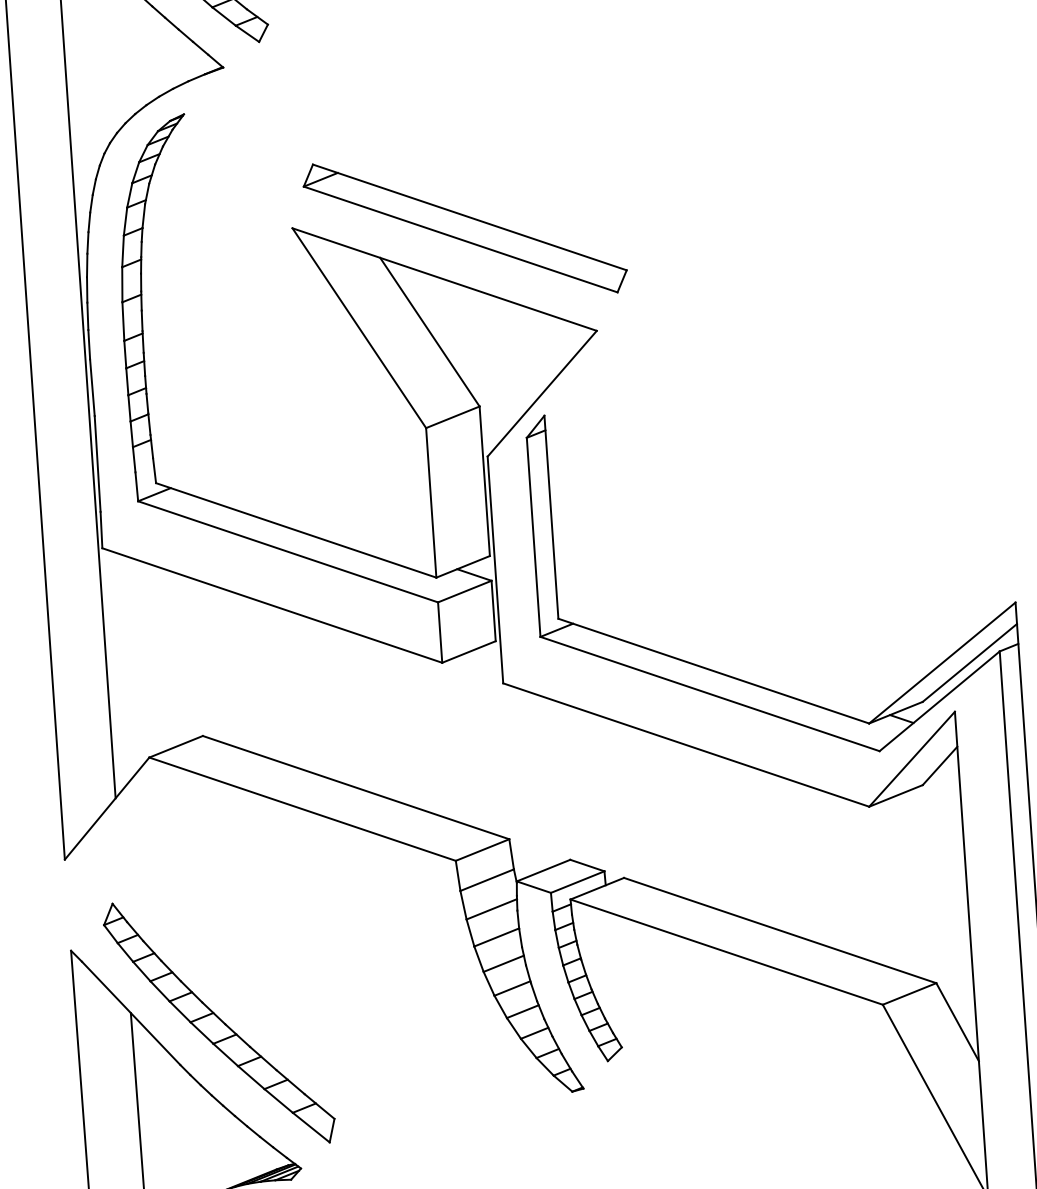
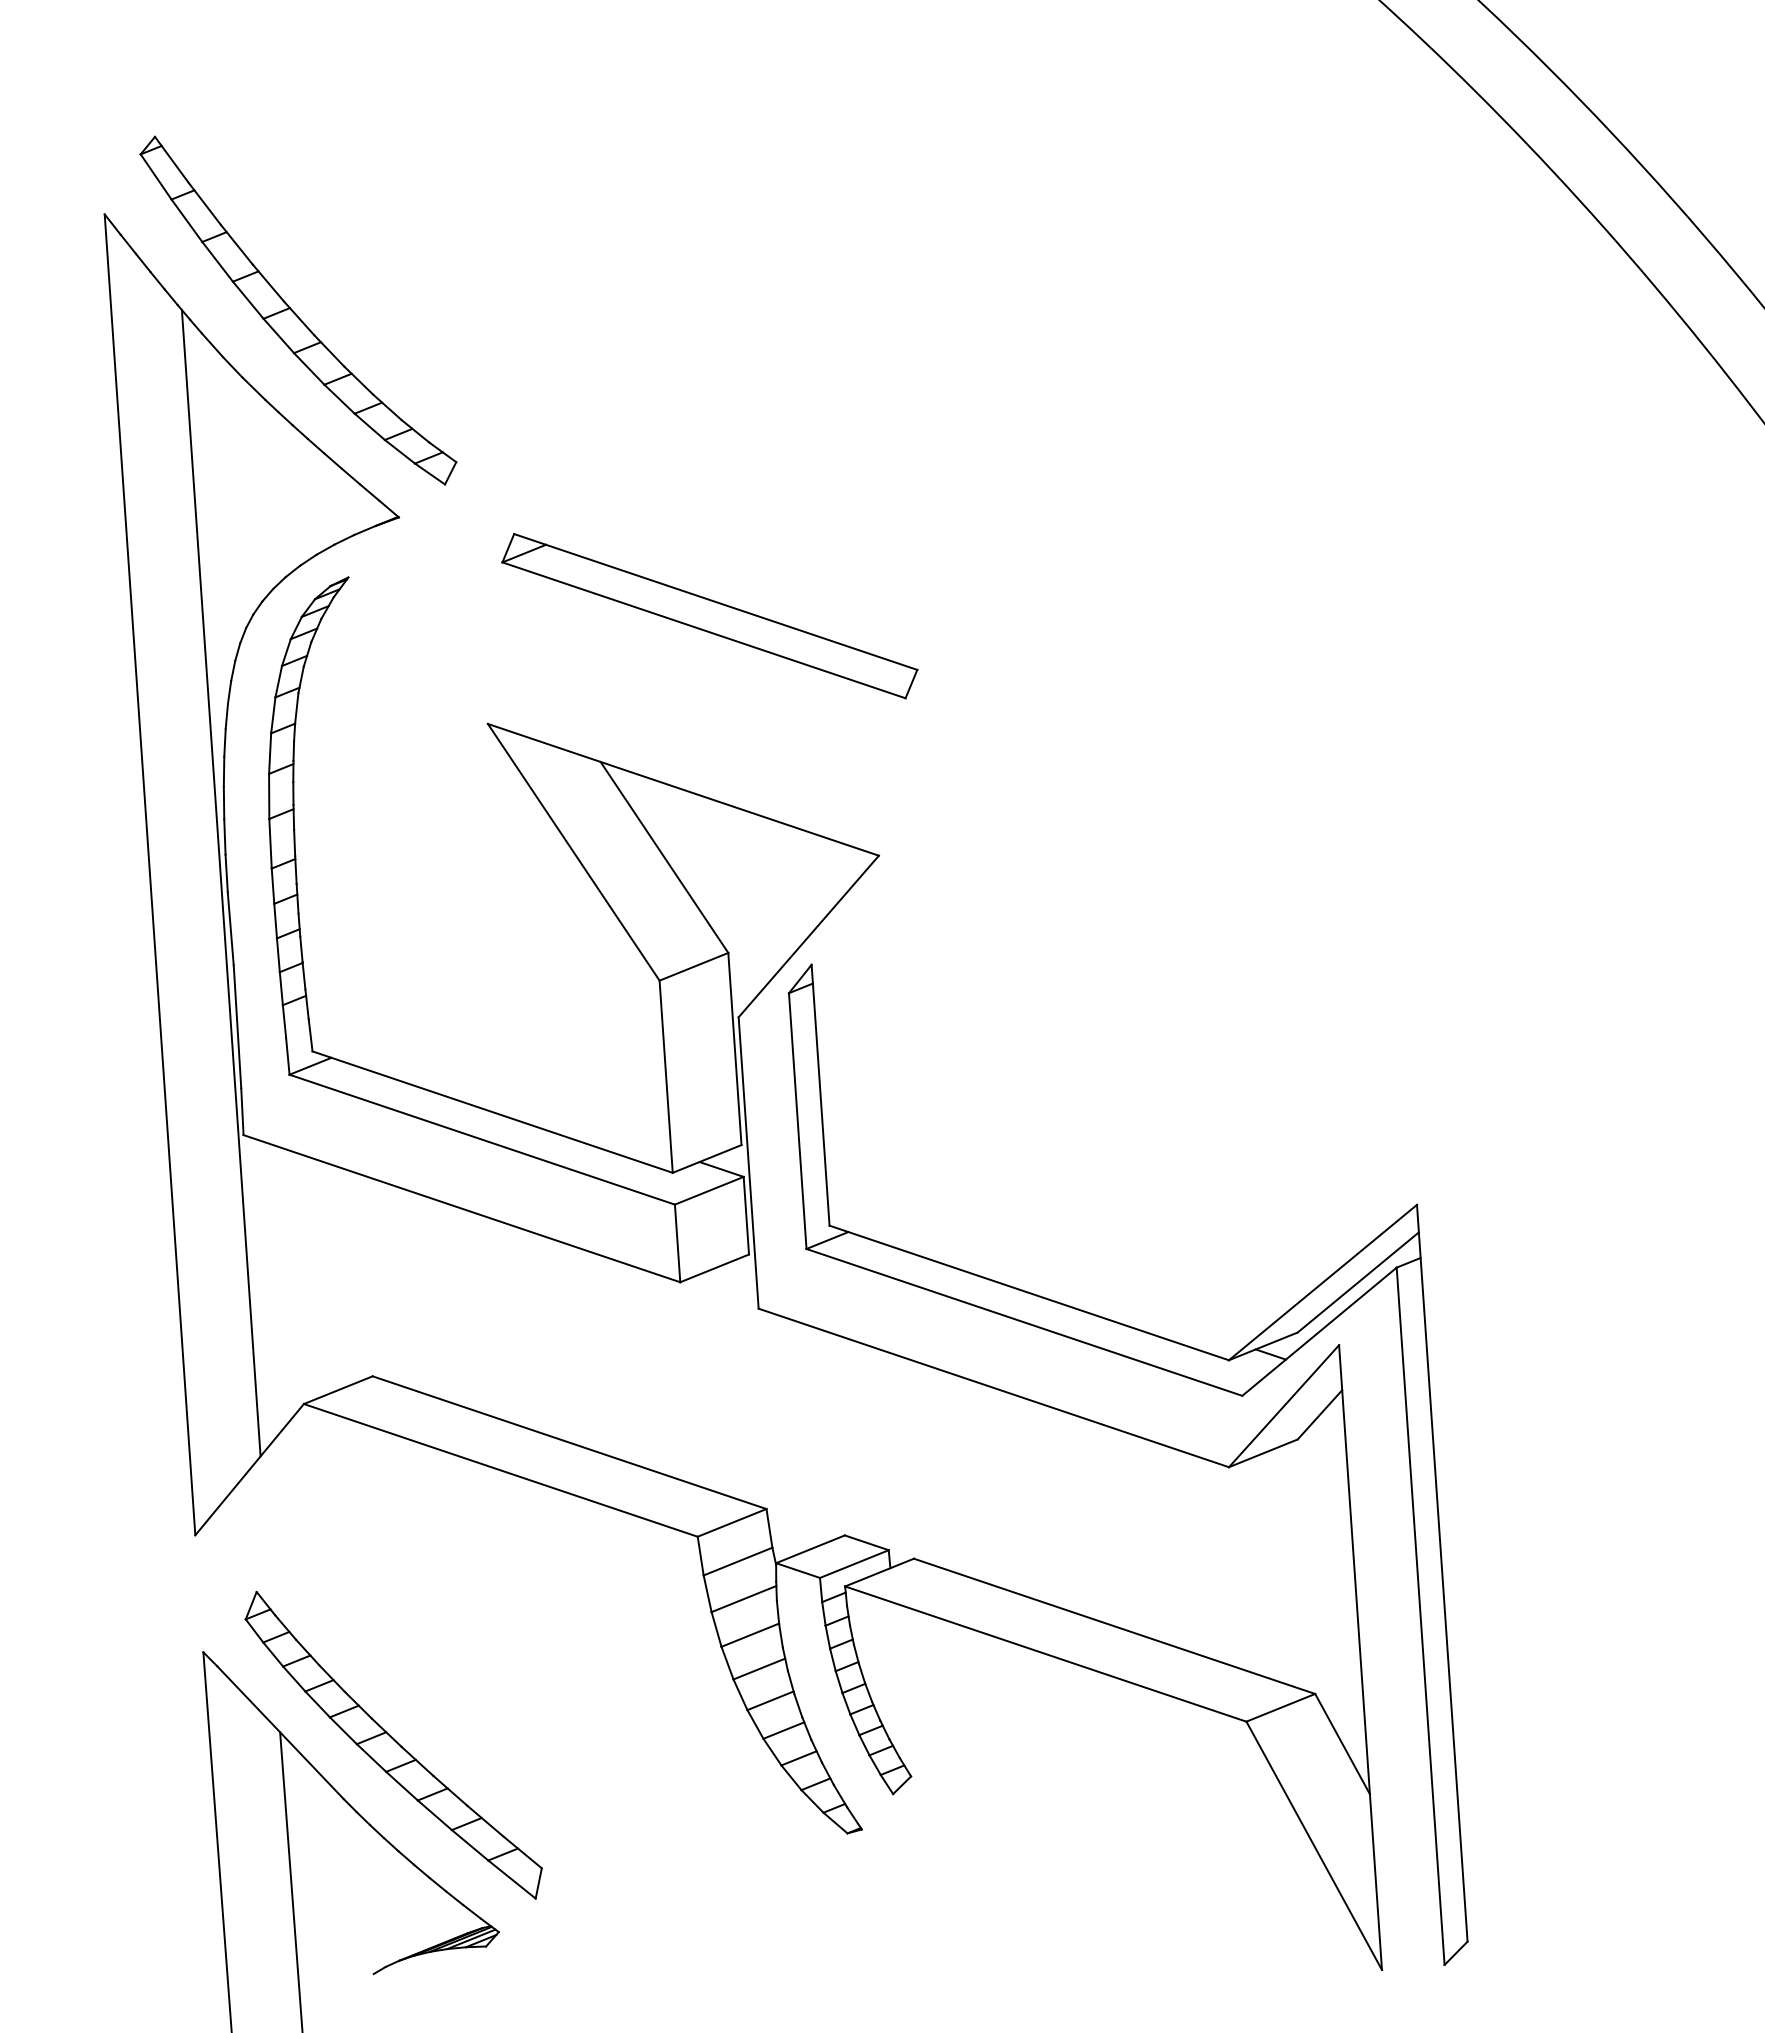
part: (464, 228) -> (709, 616), moved

